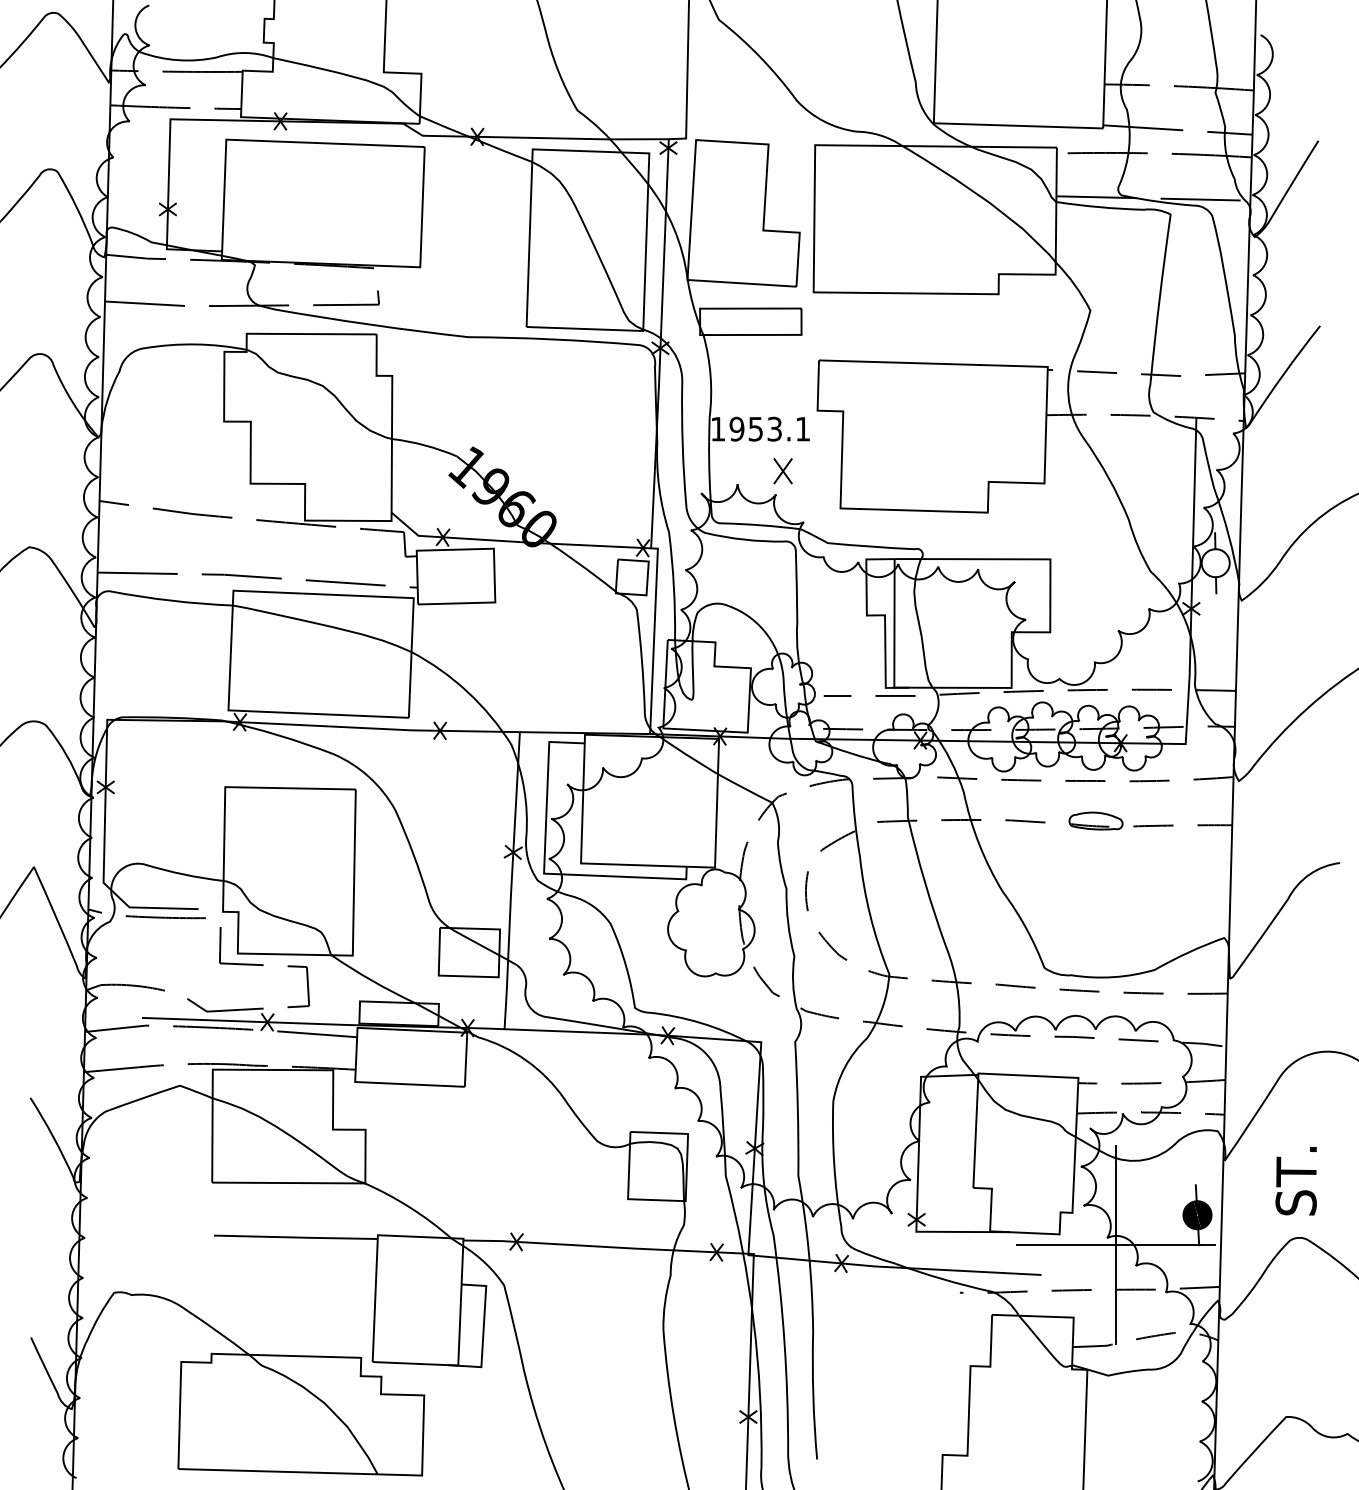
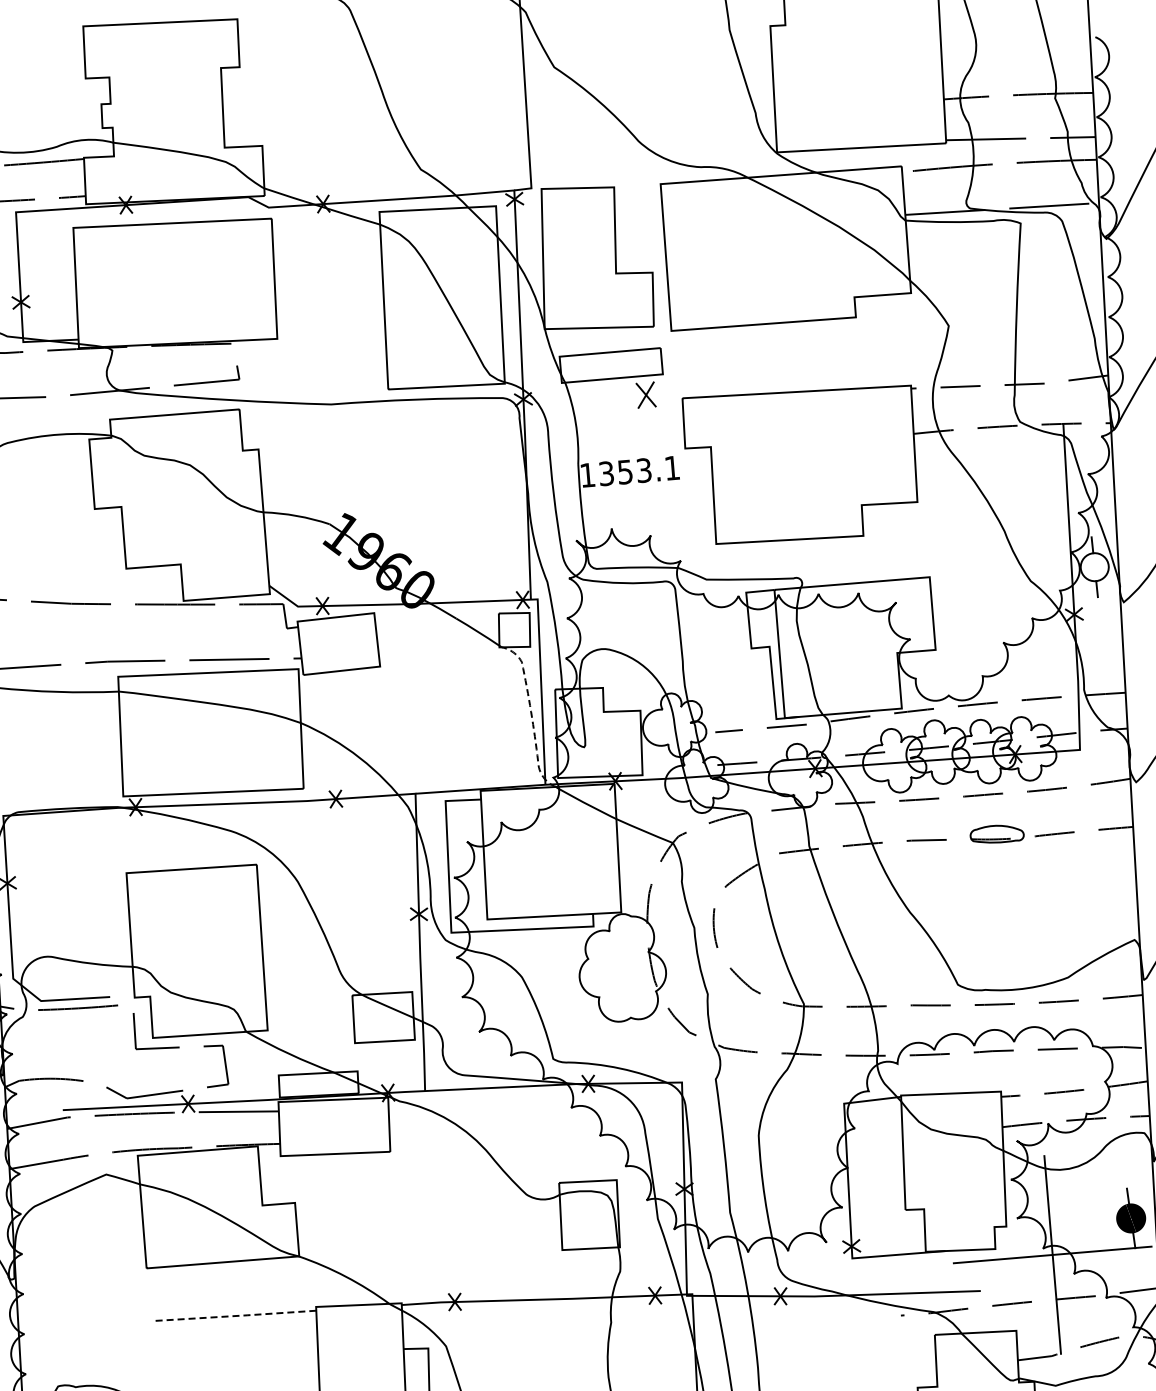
text: (736, 428) -> (605, 473), 1953.1 -> 1353.1
part: (782, 471) -> (645, 395), moved
line: (642, 665) -> (532, 717), solid -> dashed
line: (296, 1237) -> (235, 1316), solid -> dashed

